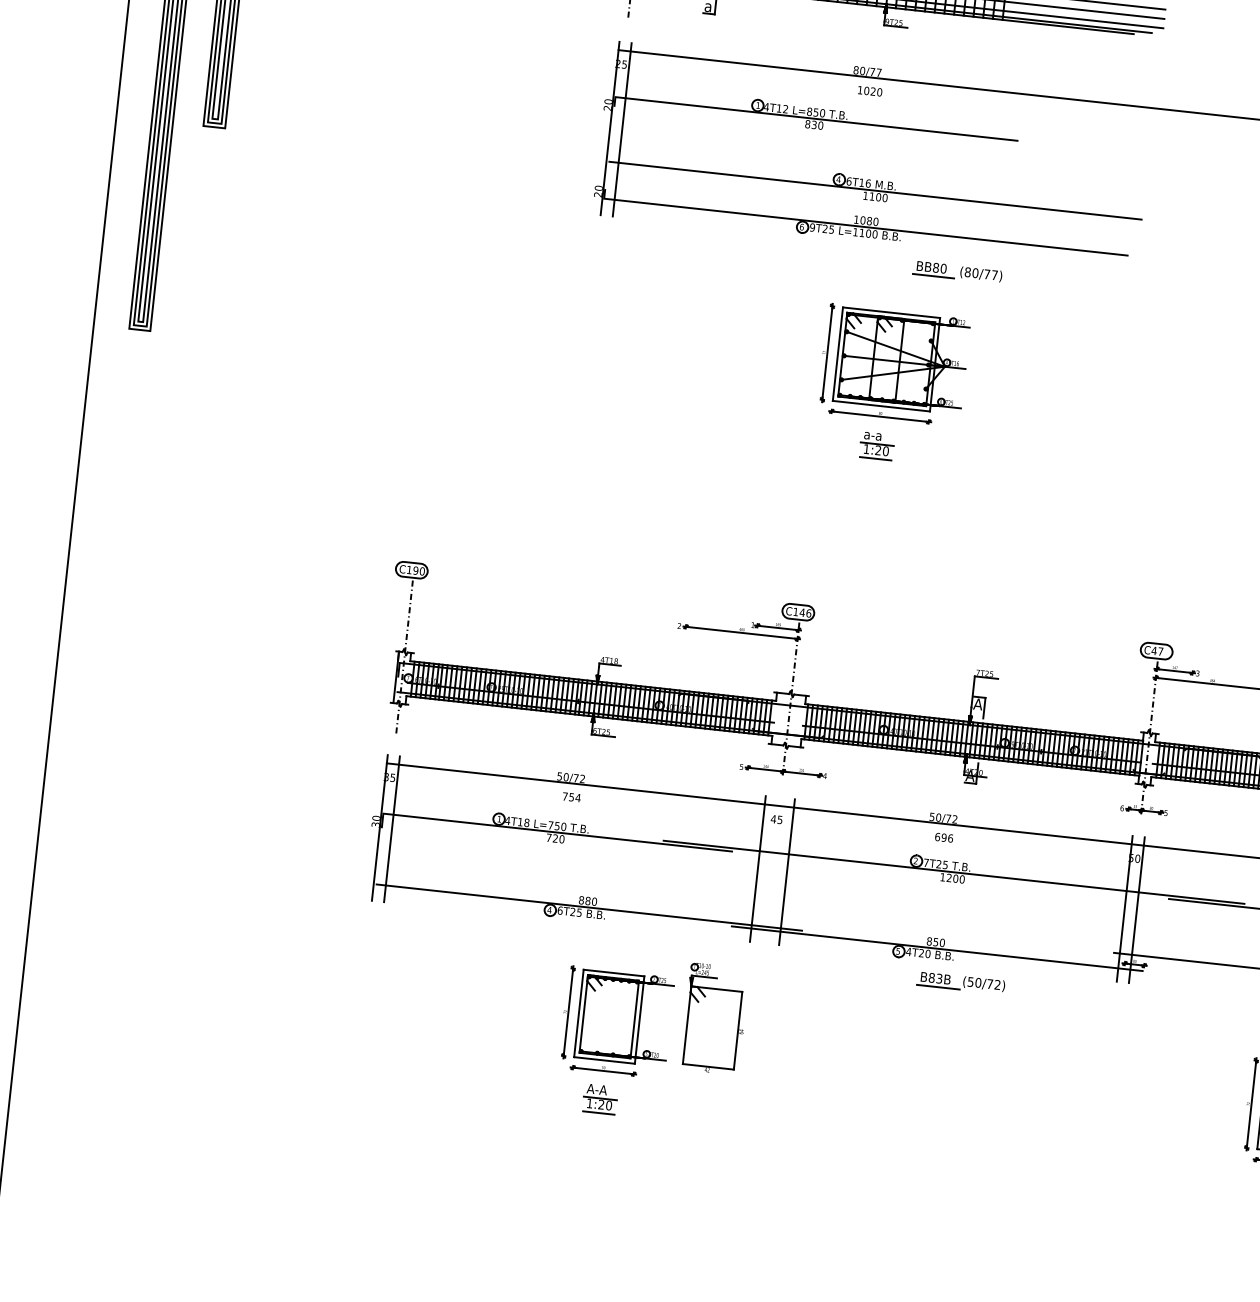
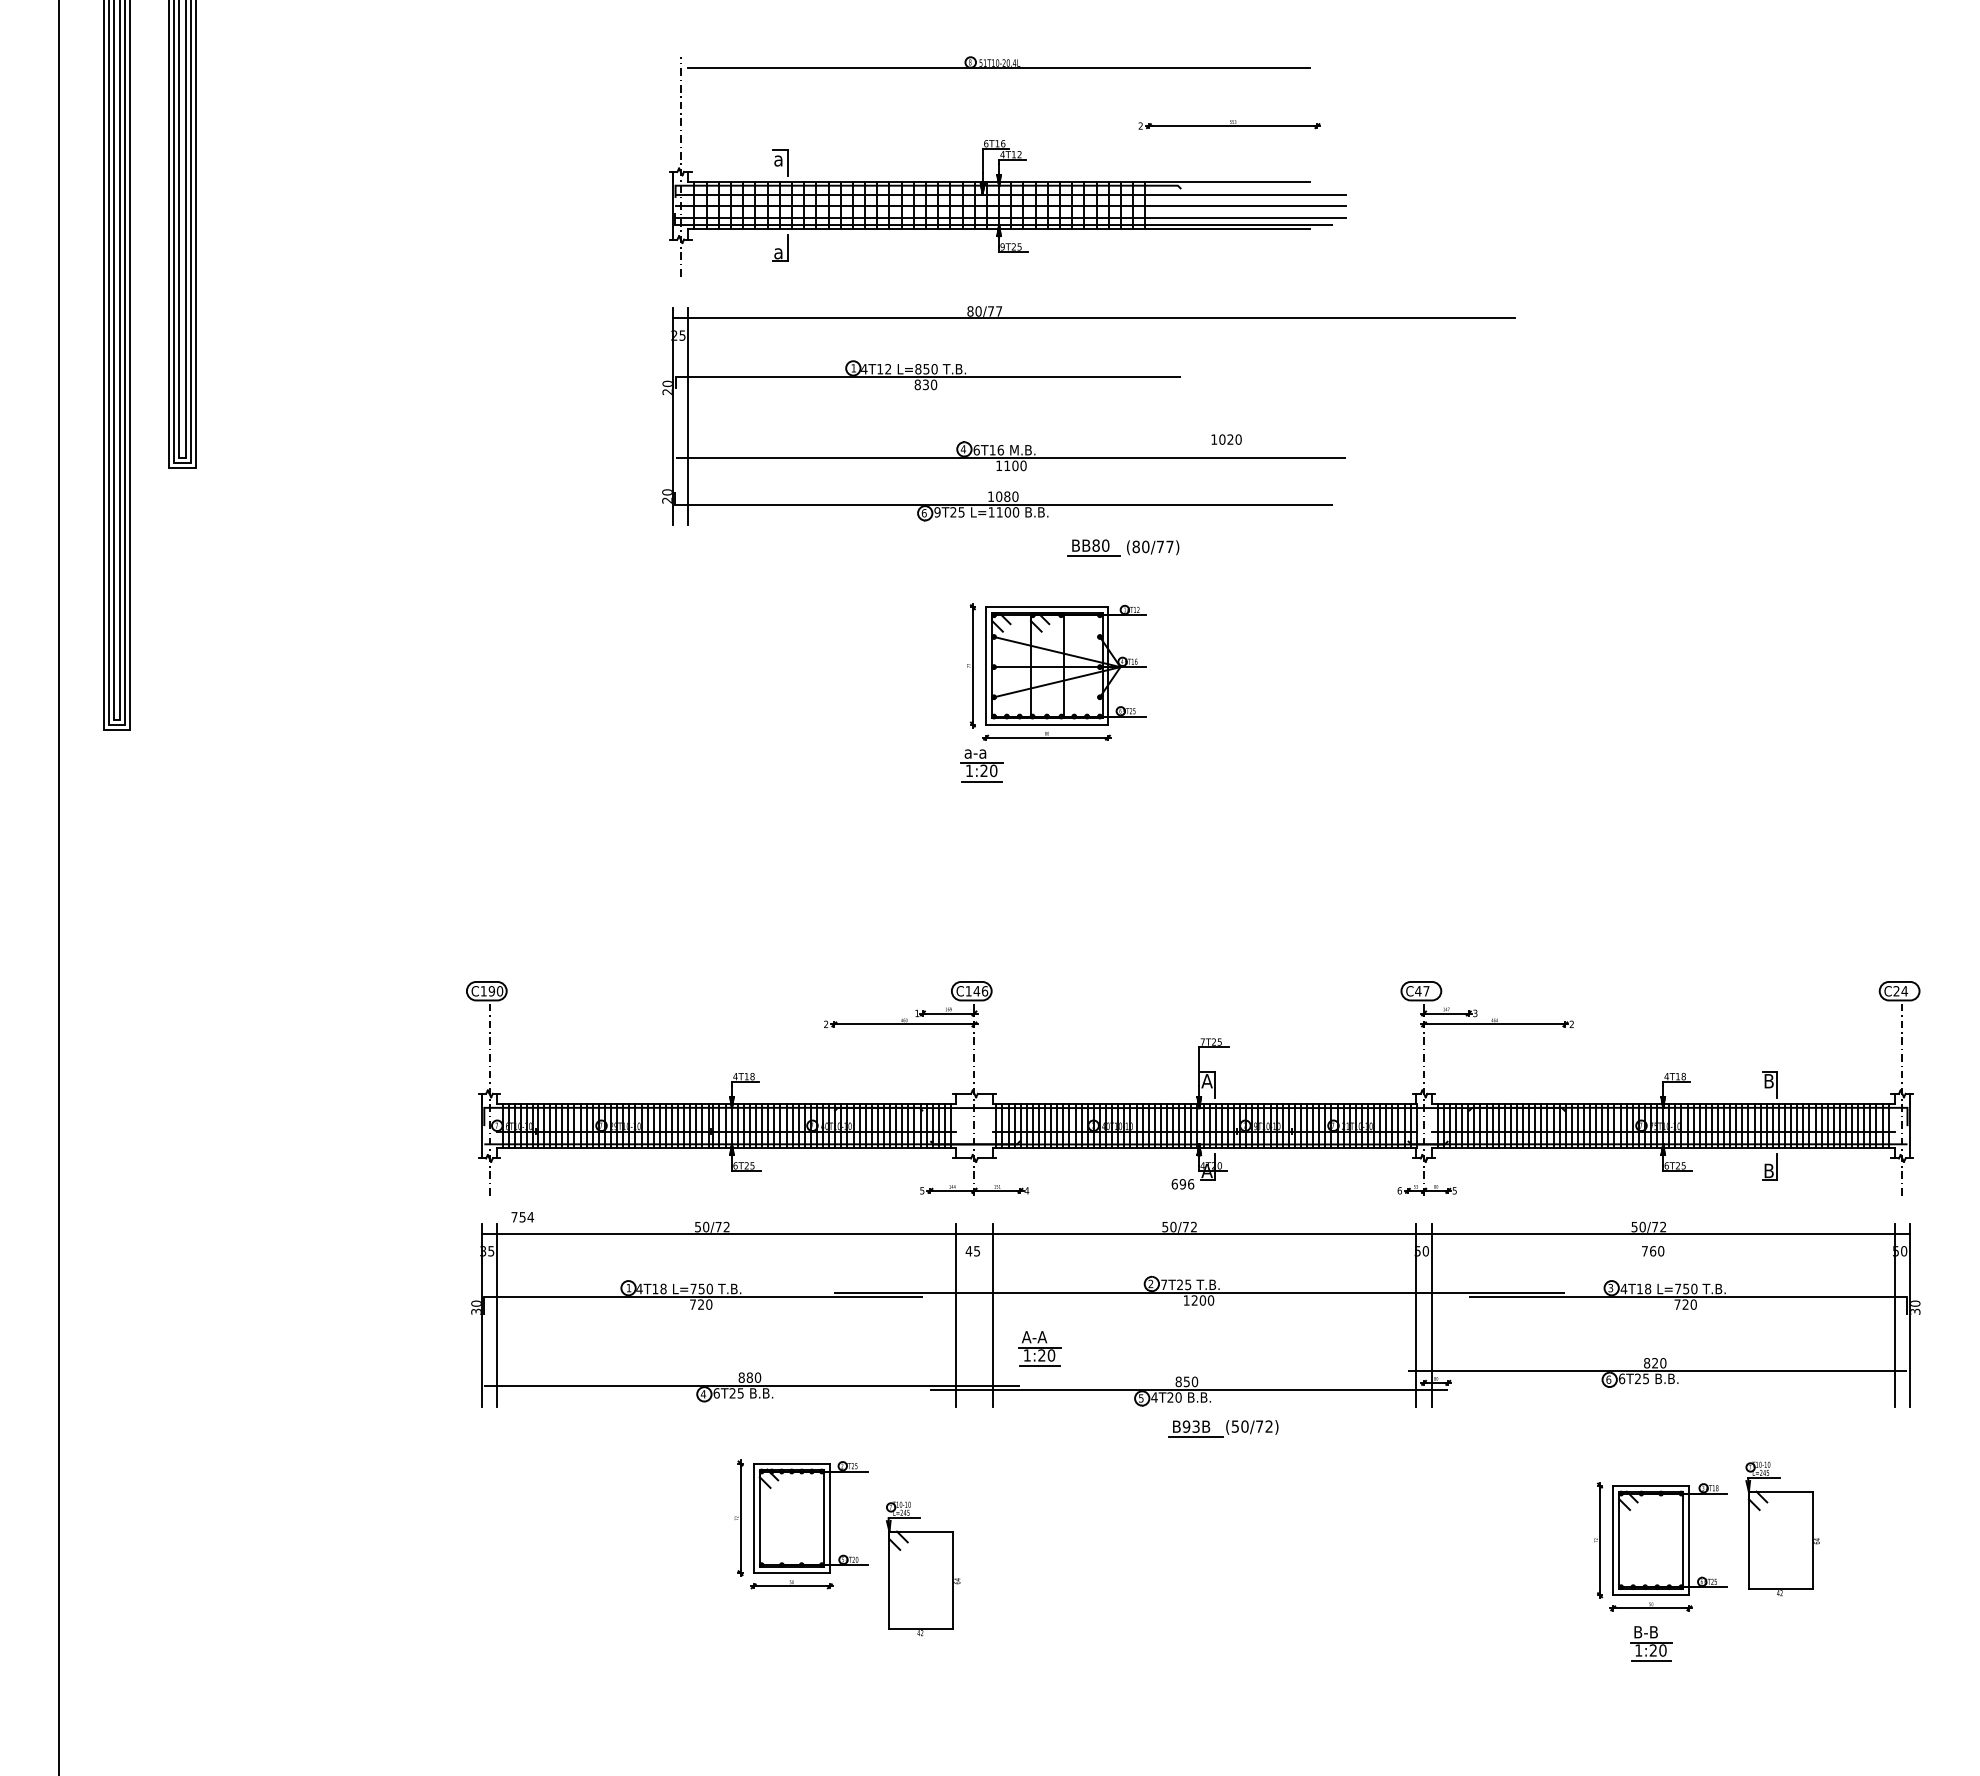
text: (870, 91) -> (1226, 439), moved
part: (876, 445) -> (981, 765), moved
text: (571, 797) -> (522, 1217), moved
text: (943, 837) -> (1182, 1184), moved
text: (931, 977) -> (1186, 1426), B83B -> B93B
part: (715, 1018) -> (923, 1568), moved
part: (600, 1098) -> (1039, 1348), moved

